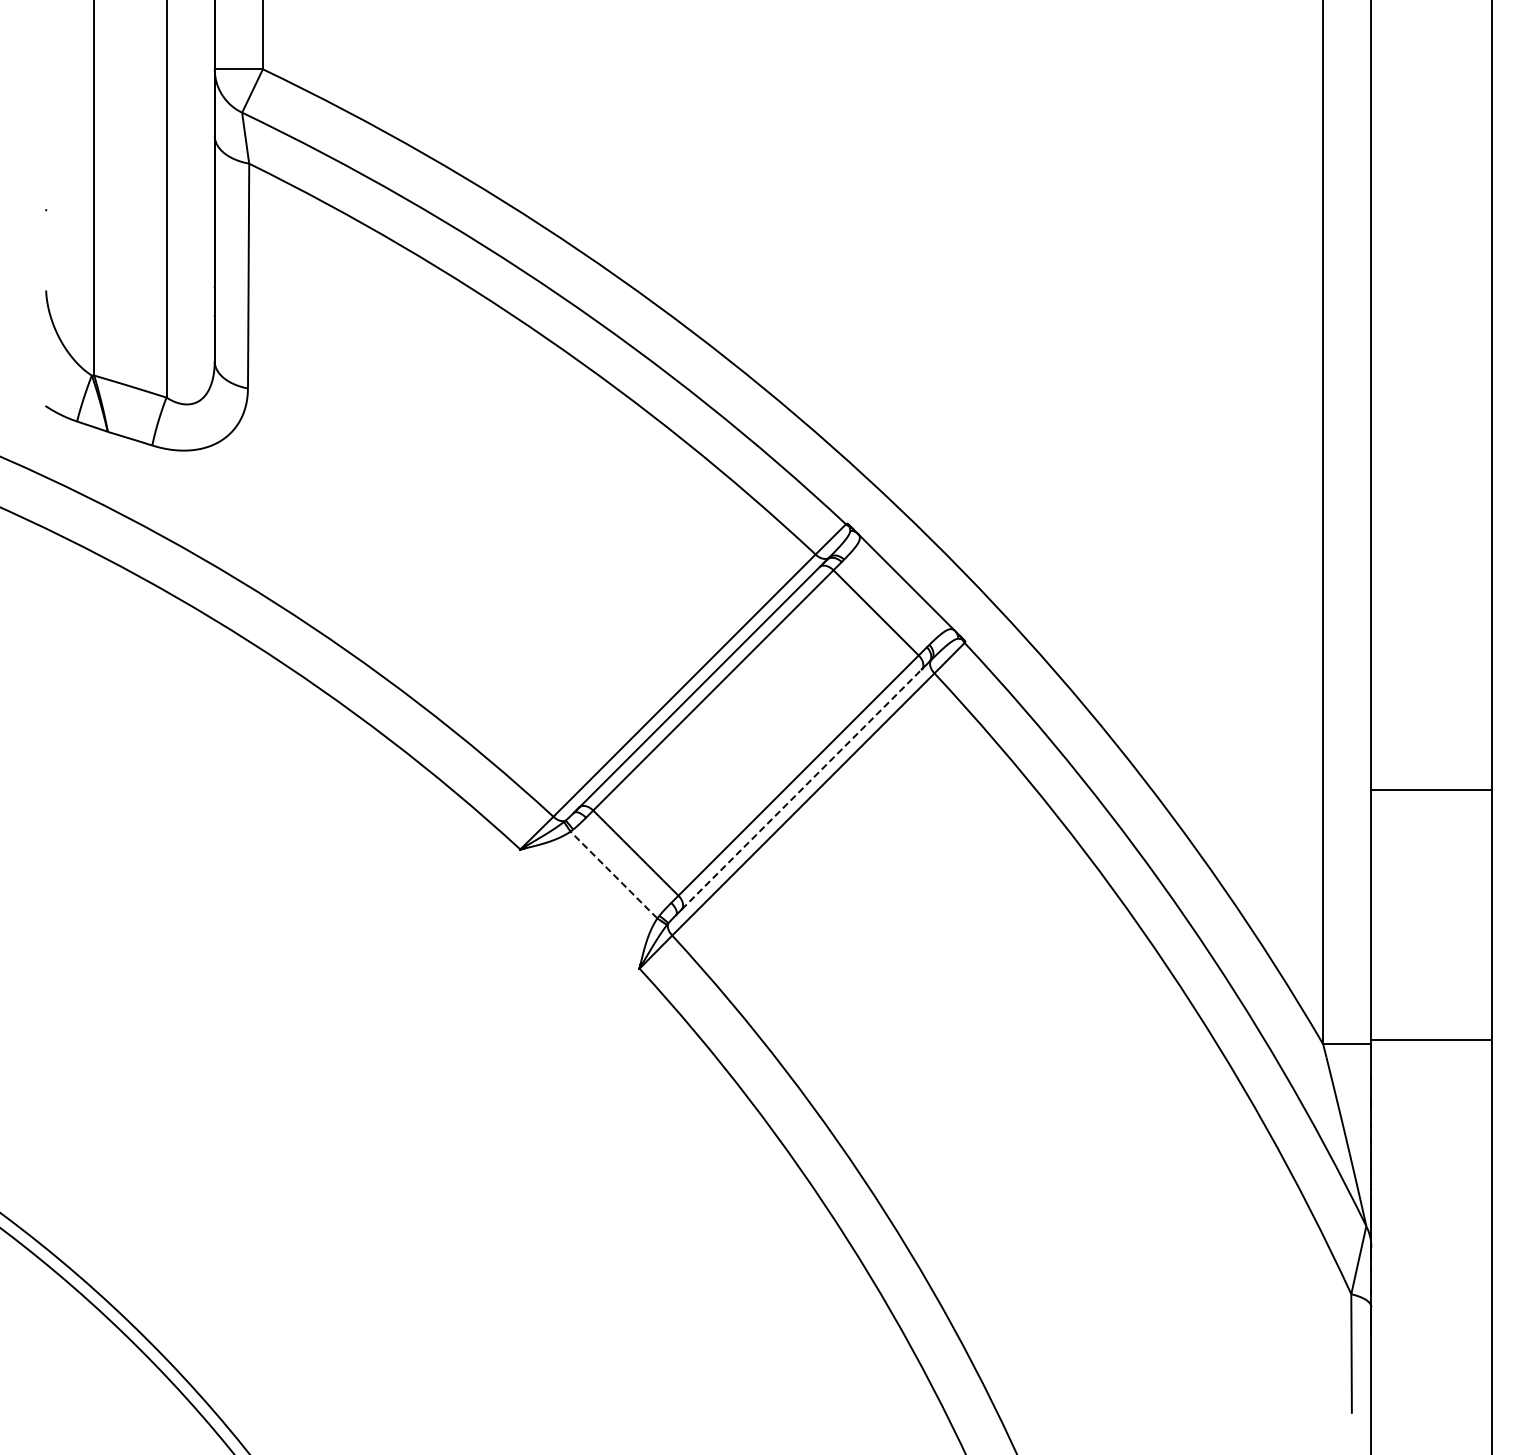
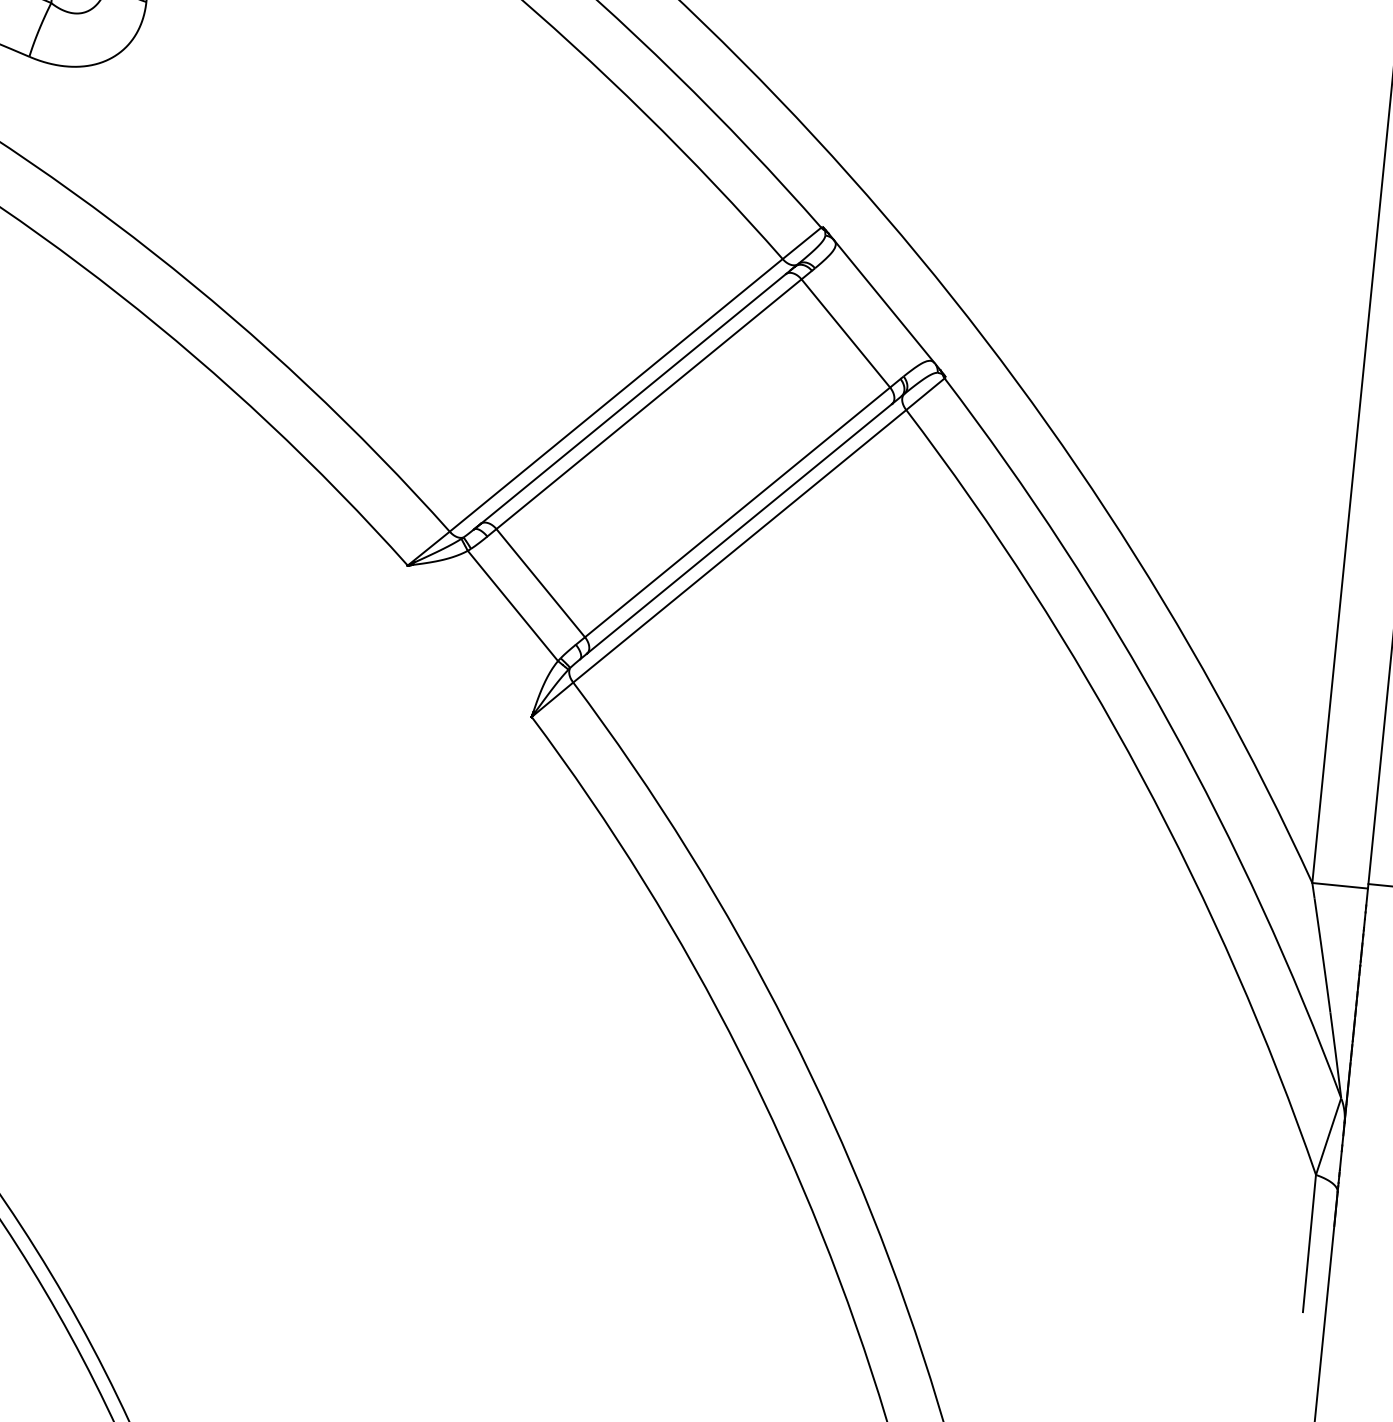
line: (801, 789) -> (739, 528), dashed -> solid
line: (613, 874) -> (512, 605), dashed -> solid

